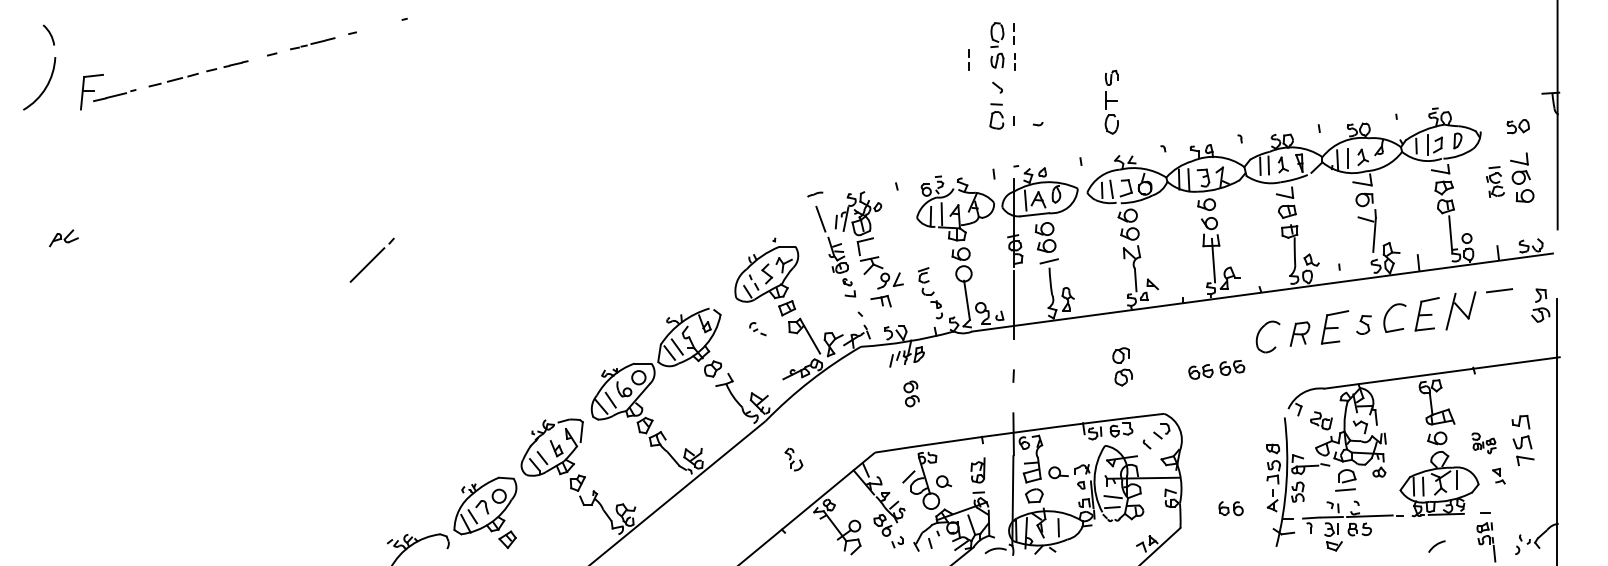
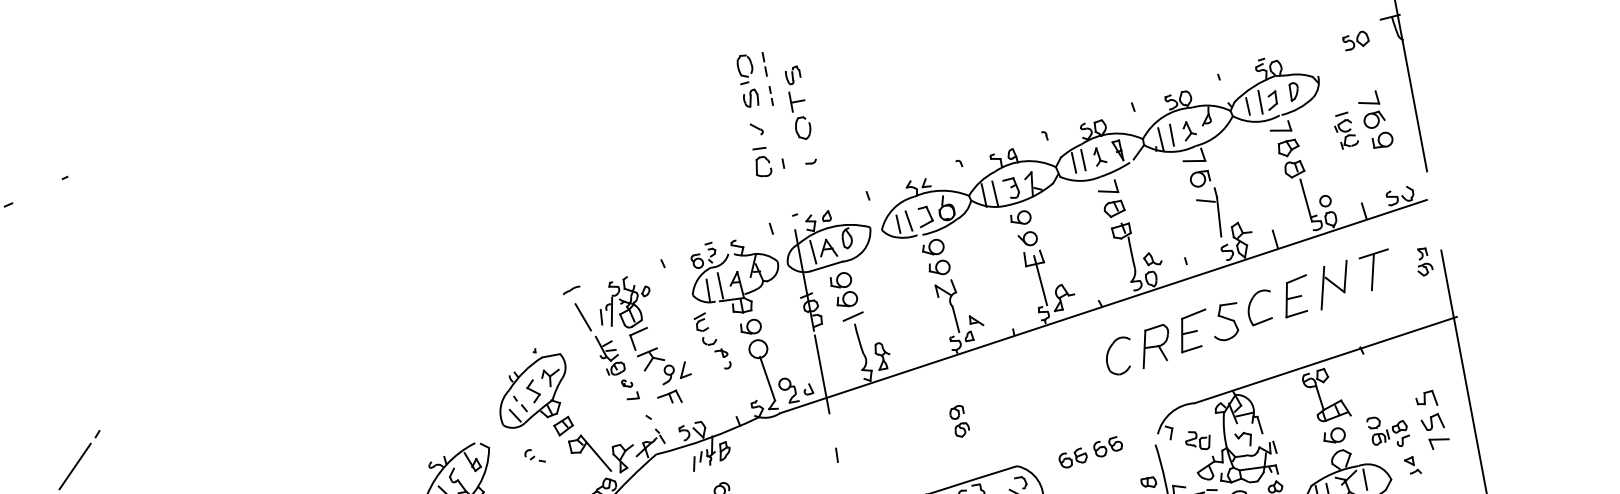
line: (968, 57) -> (717, 100), removed
part: (1111, 101) -> (797, 102), moved
part: (1517, 126) -> (1355, 40), moved
part: (930, 293) -> (712, 341), moved
part: (1540, 304) -> (1423, 260), size x0.71
line: (1495, 306) -> (1372, 272), added
part: (1363, 324) -> (1225, 321), size x1.67
part: (1299, 333) -> (1154, 345), size x1.43
part: (1122, 366) -> (959, 421), size x0.71
part: (1216, 369) -> (1090, 452), moved
part: (1483, 443) -> (1388, 431), size x1.43

